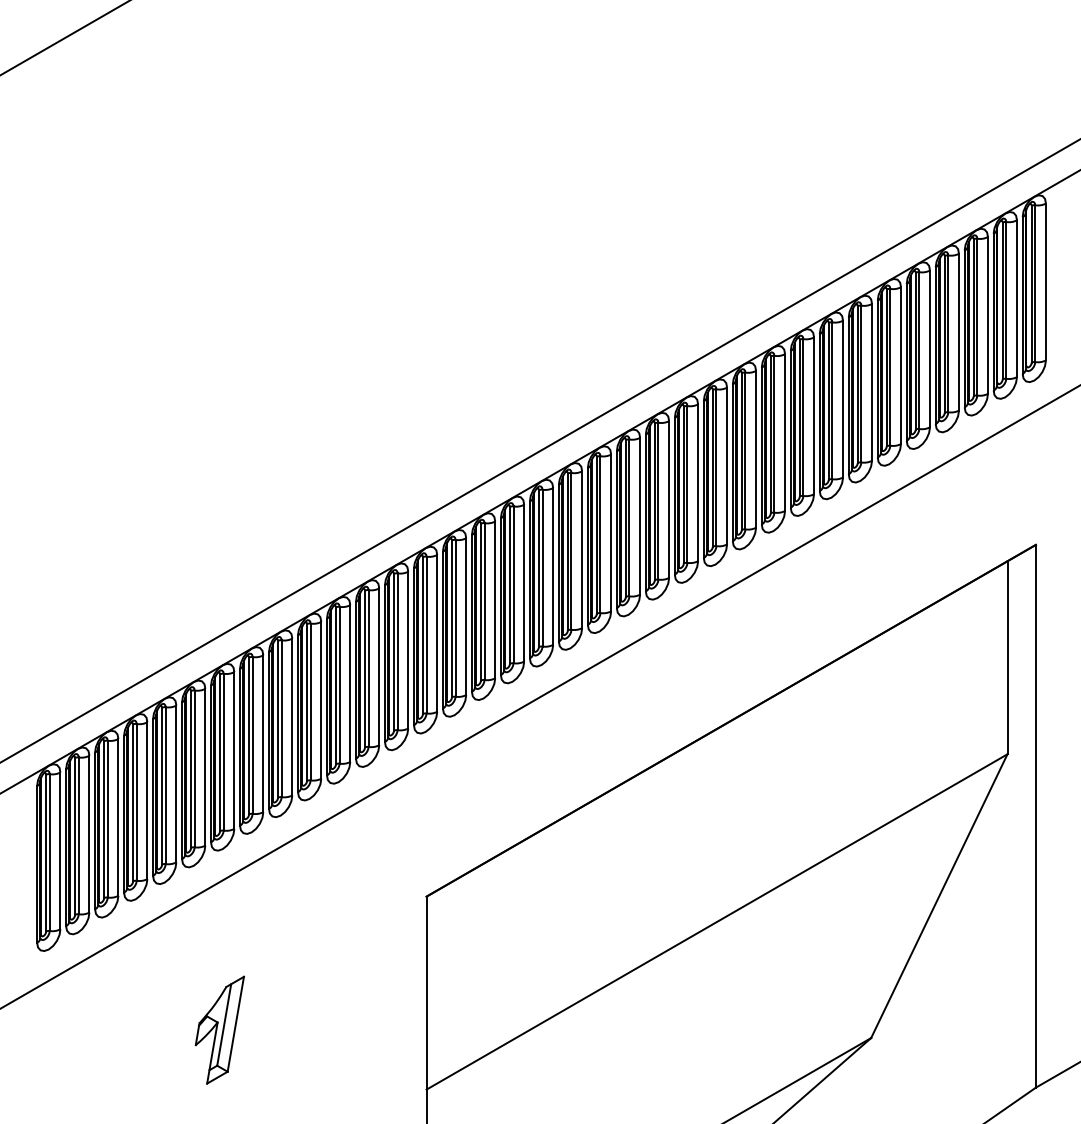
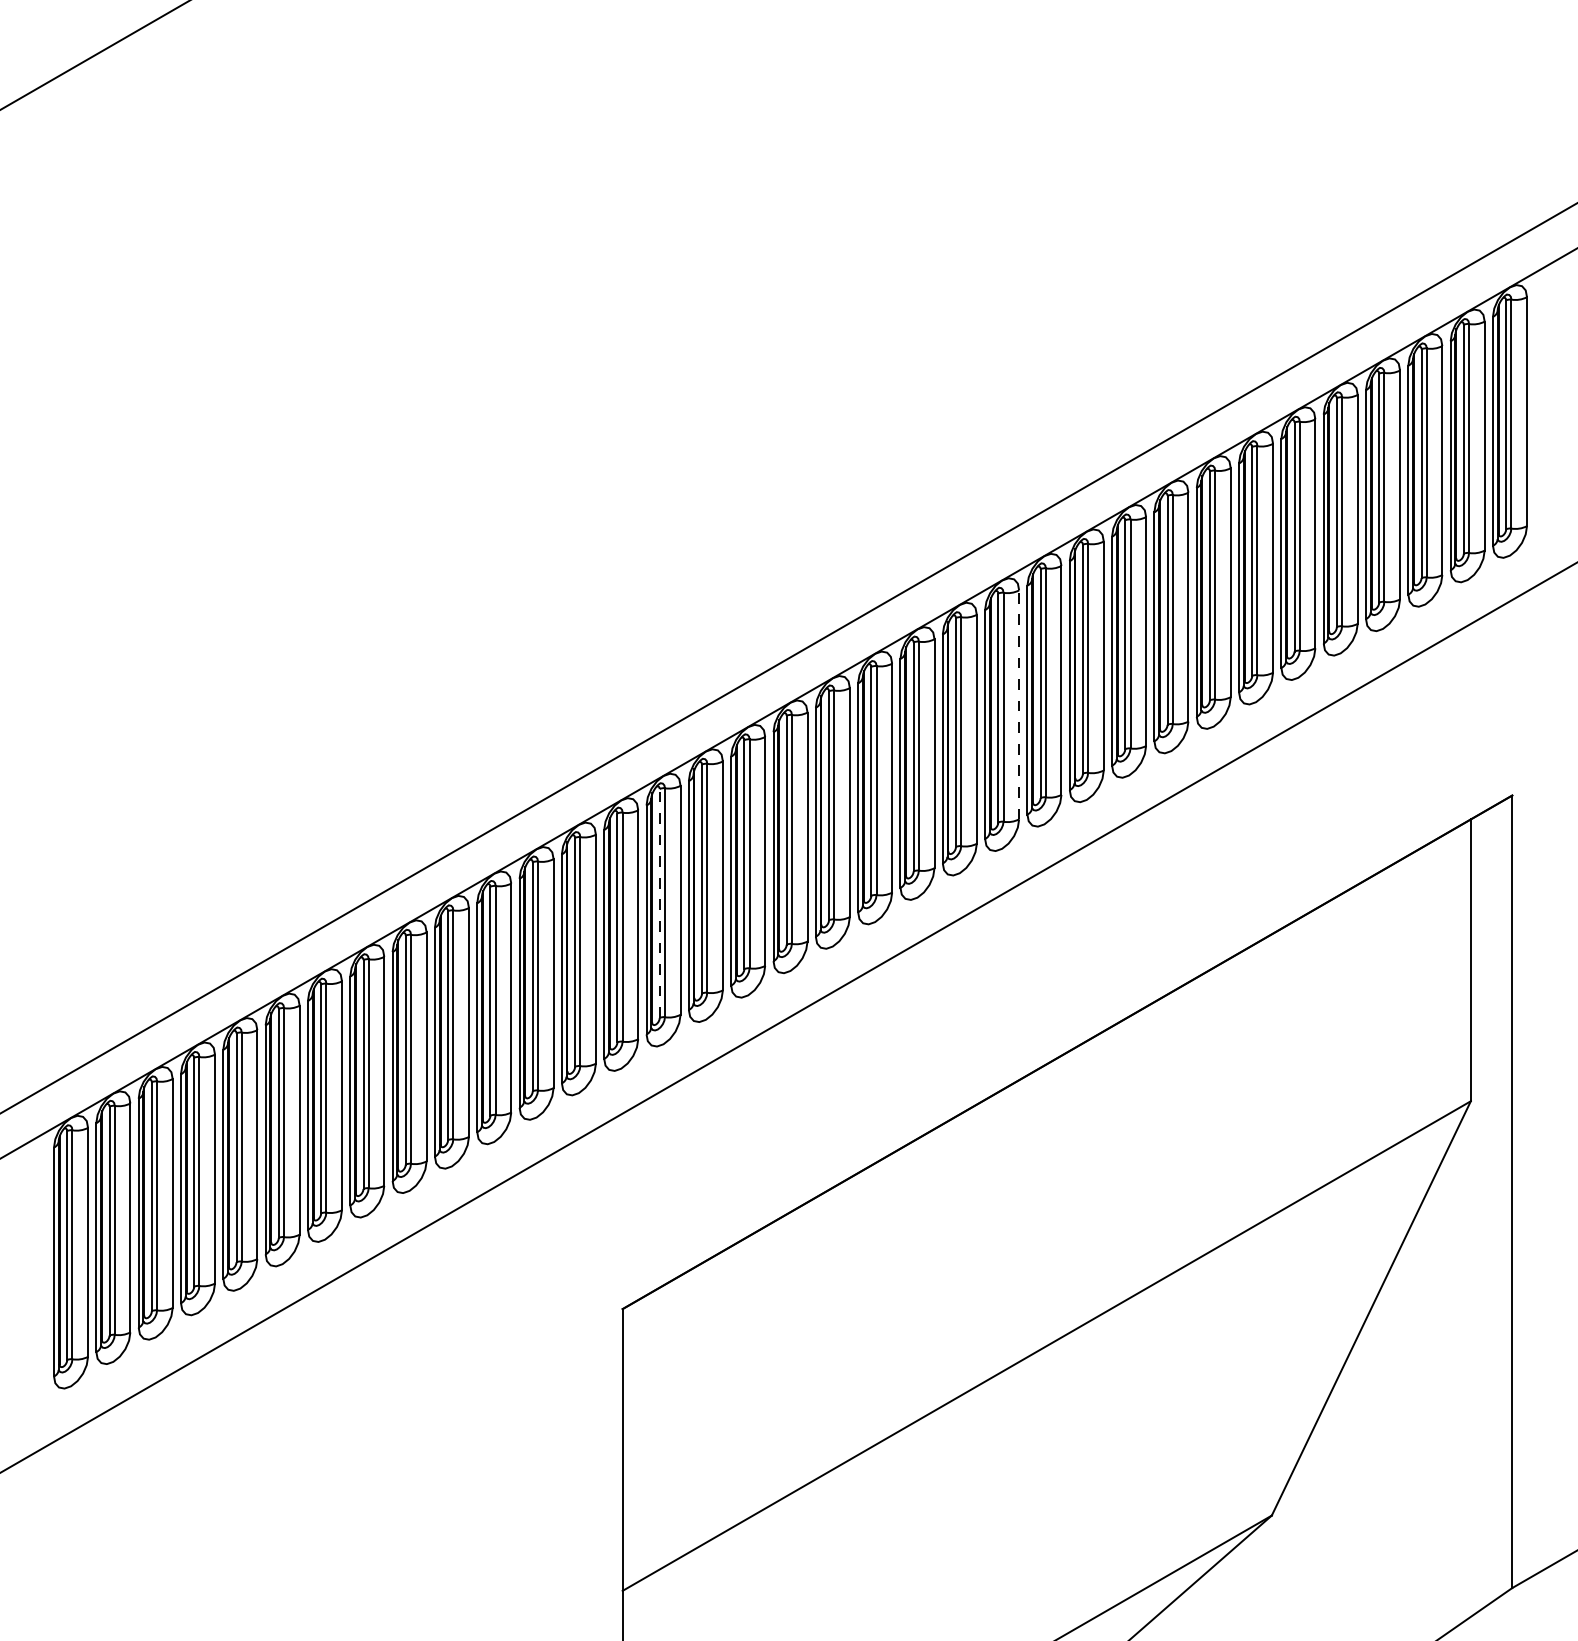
line: (698, 482) -> (1019, 704), solid -> dashed
line: (451, 618) -> (659, 902), solid -> dashed
part: (219, 1029) -> (320, 1503), removed

